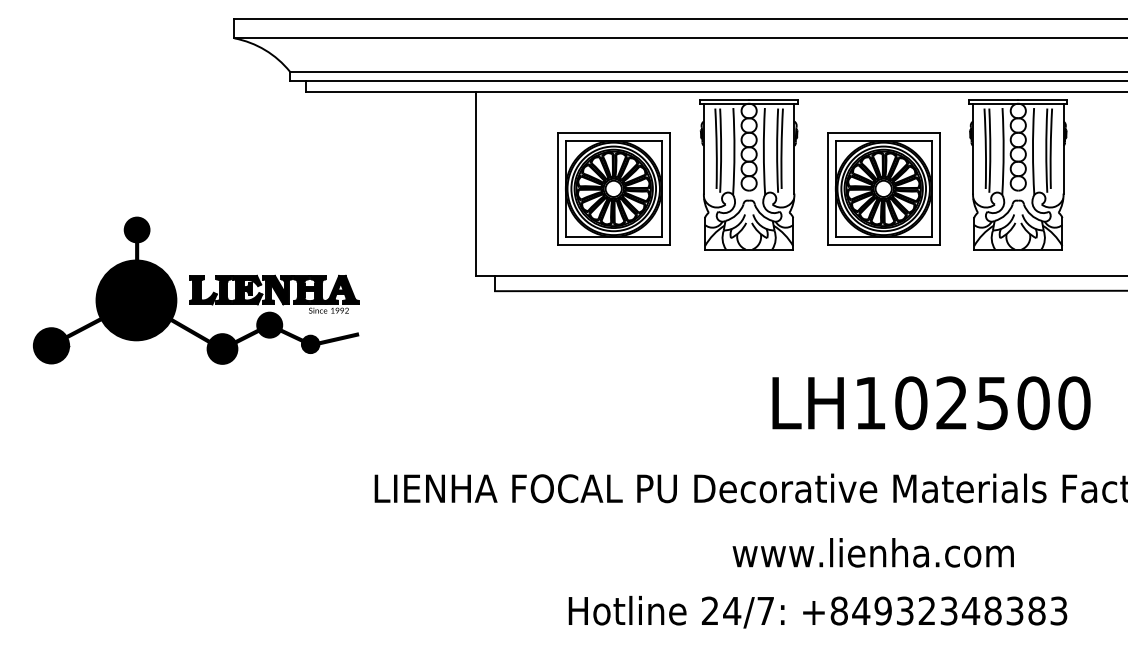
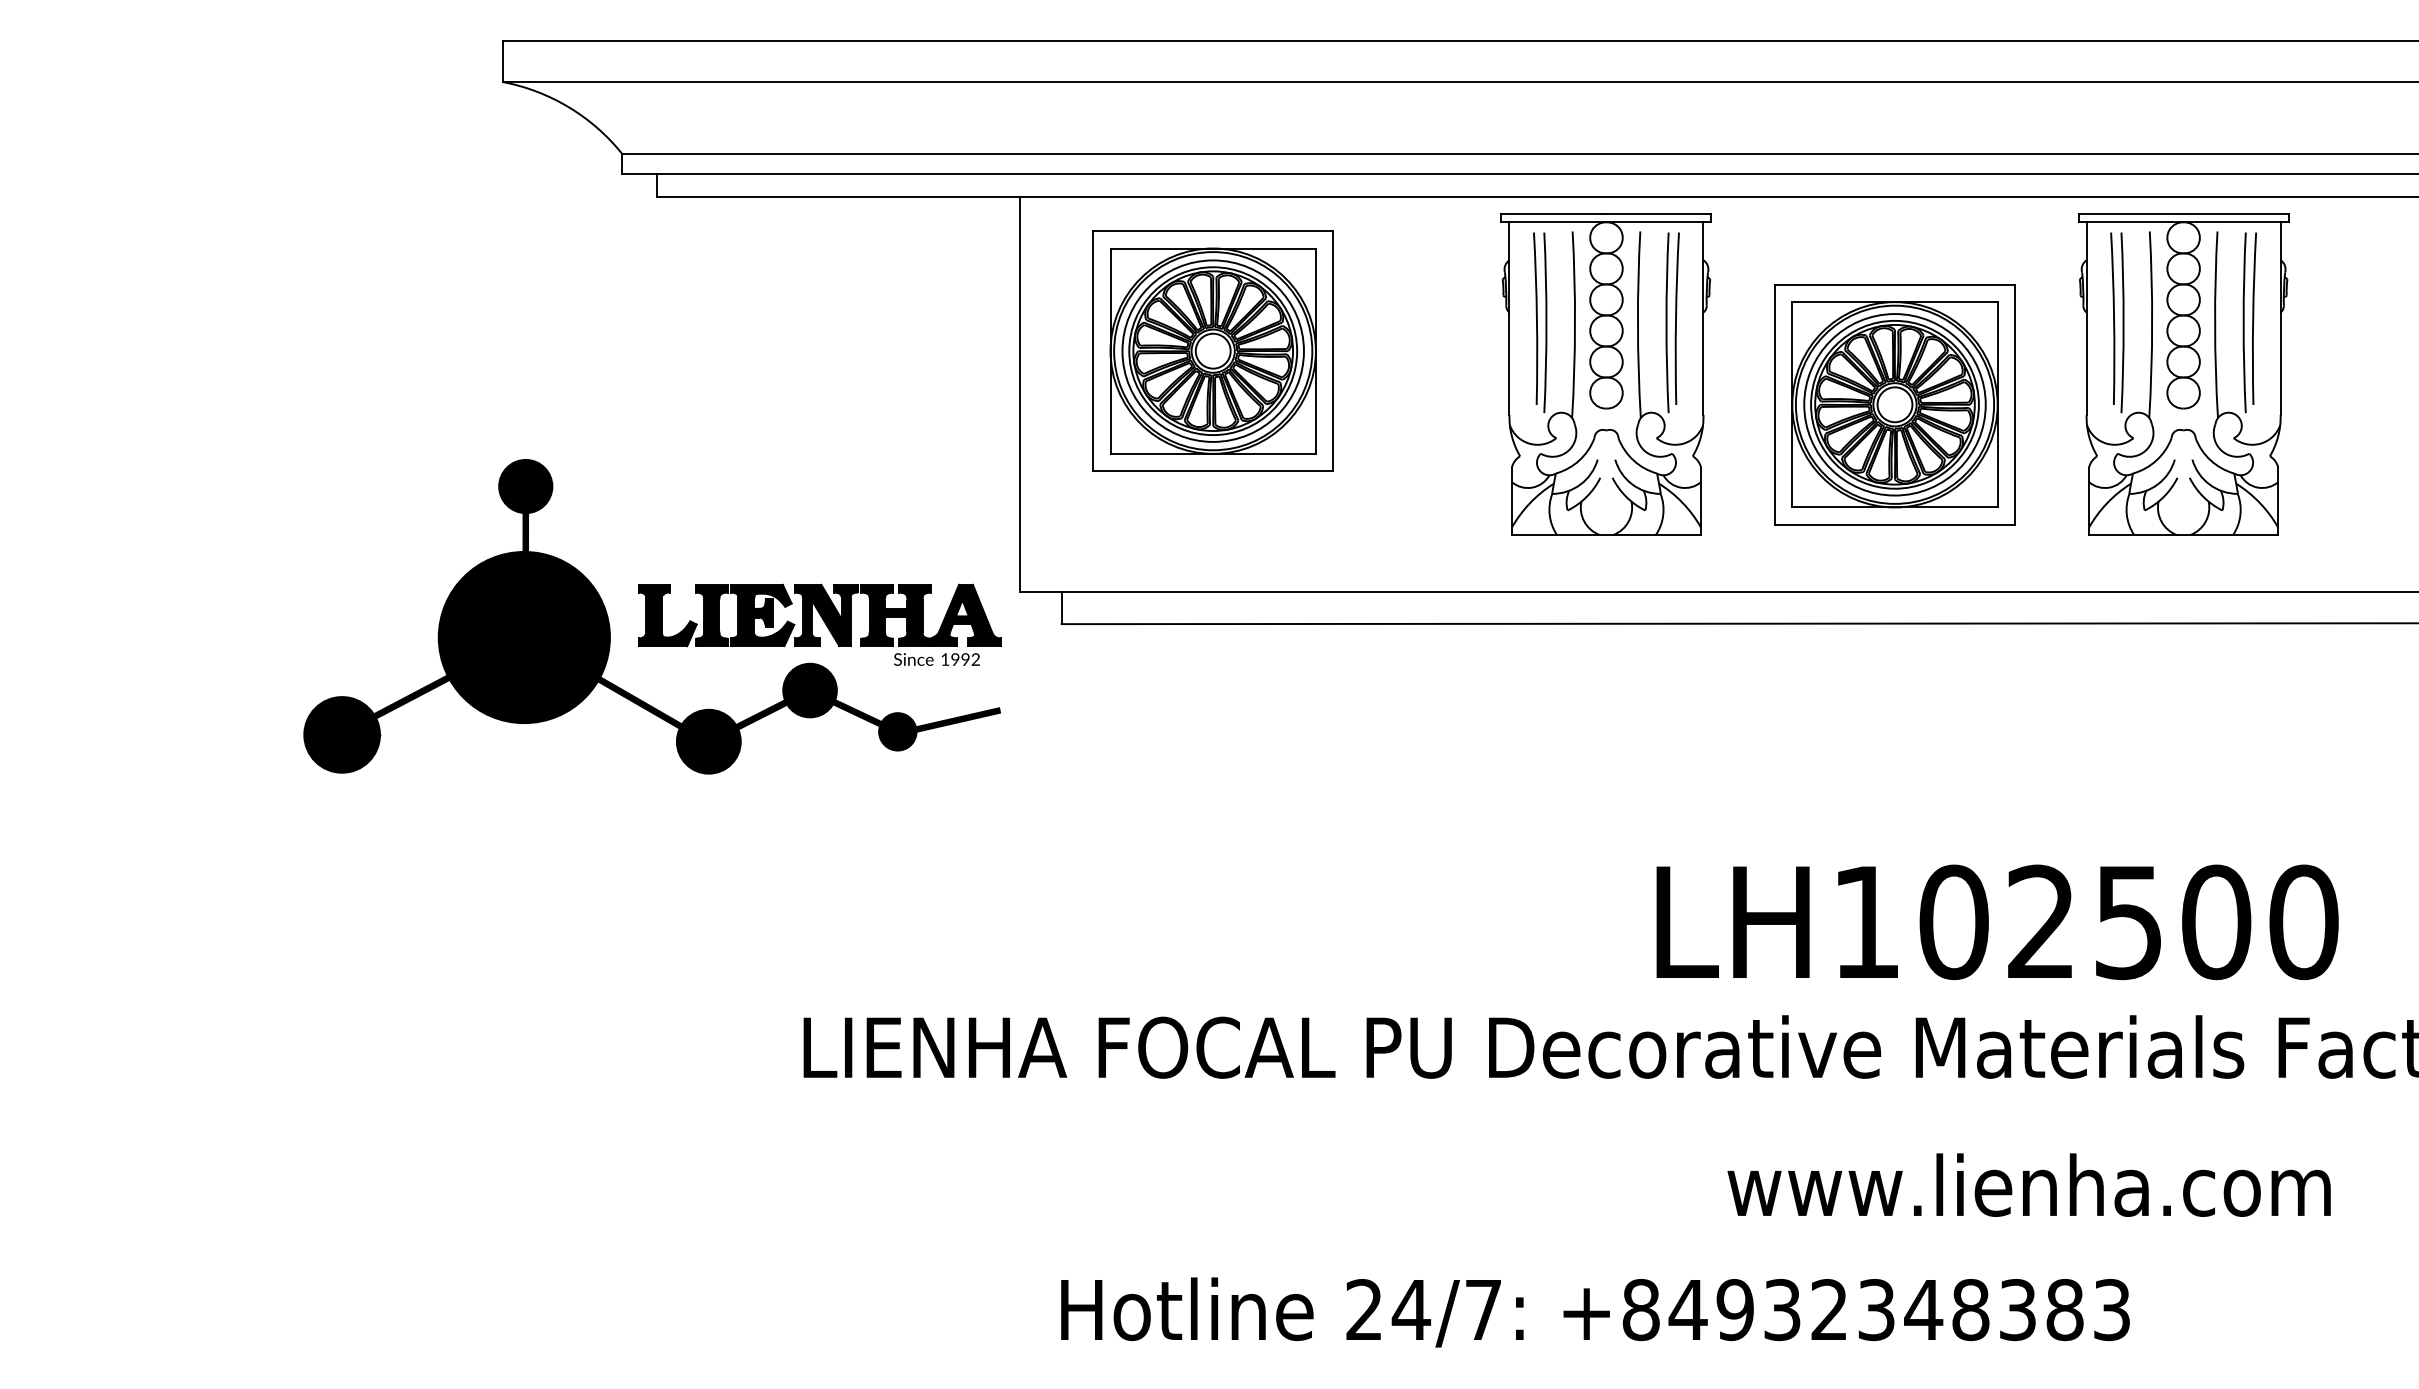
part: (613, 188) -> (1212, 350), moved
part: (196, 290) -> (653, 616), moved
text: (931, 403) -> (1997, 922), moved
text: (872, 552) -> (2027, 1184), moved
text: (817, 611) -> (1594, 1310), moved

